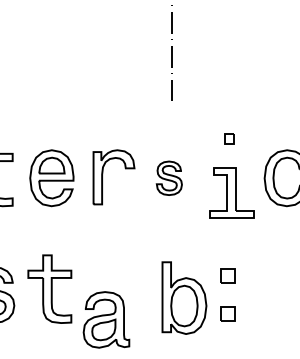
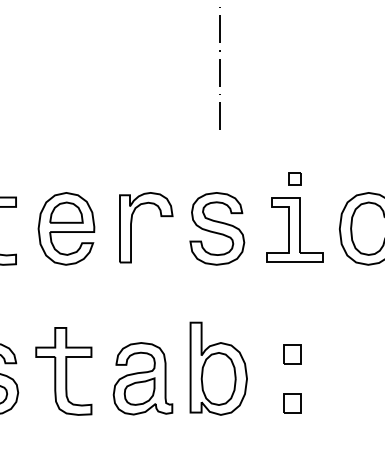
part: (169, 178) -> (217, 229), size x1.67
part: (231, 192) -> (294, 229), moved
part: (184, 297) -> (218, 367), moved
part: (106, 319) -> (143, 378), moved

